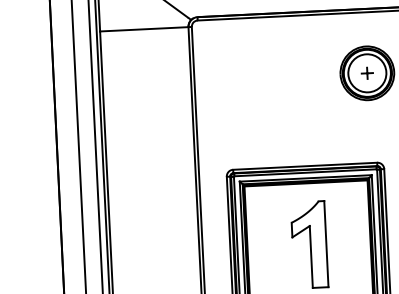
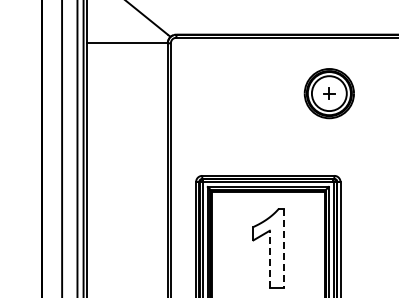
line: (326, 244) -> (284, 248), solid -> dashed
line: (310, 256) -> (269, 258), solid -> dashed

